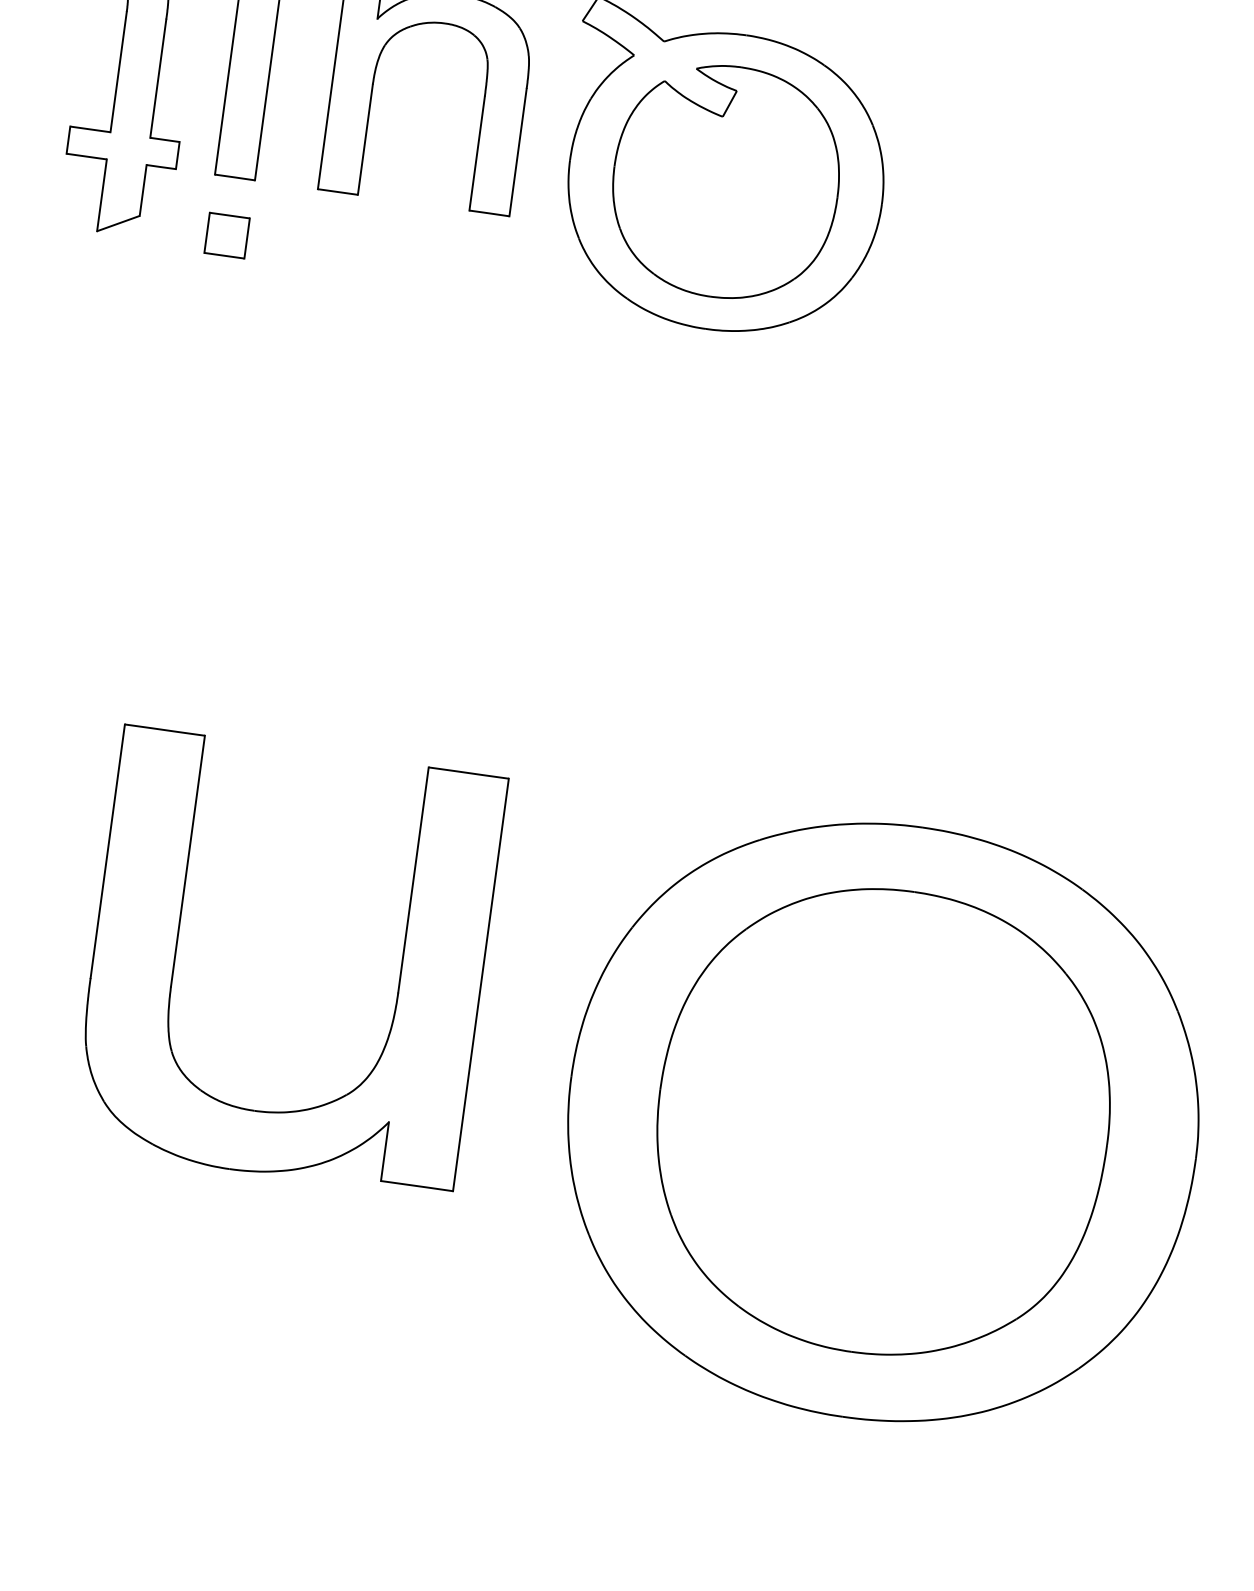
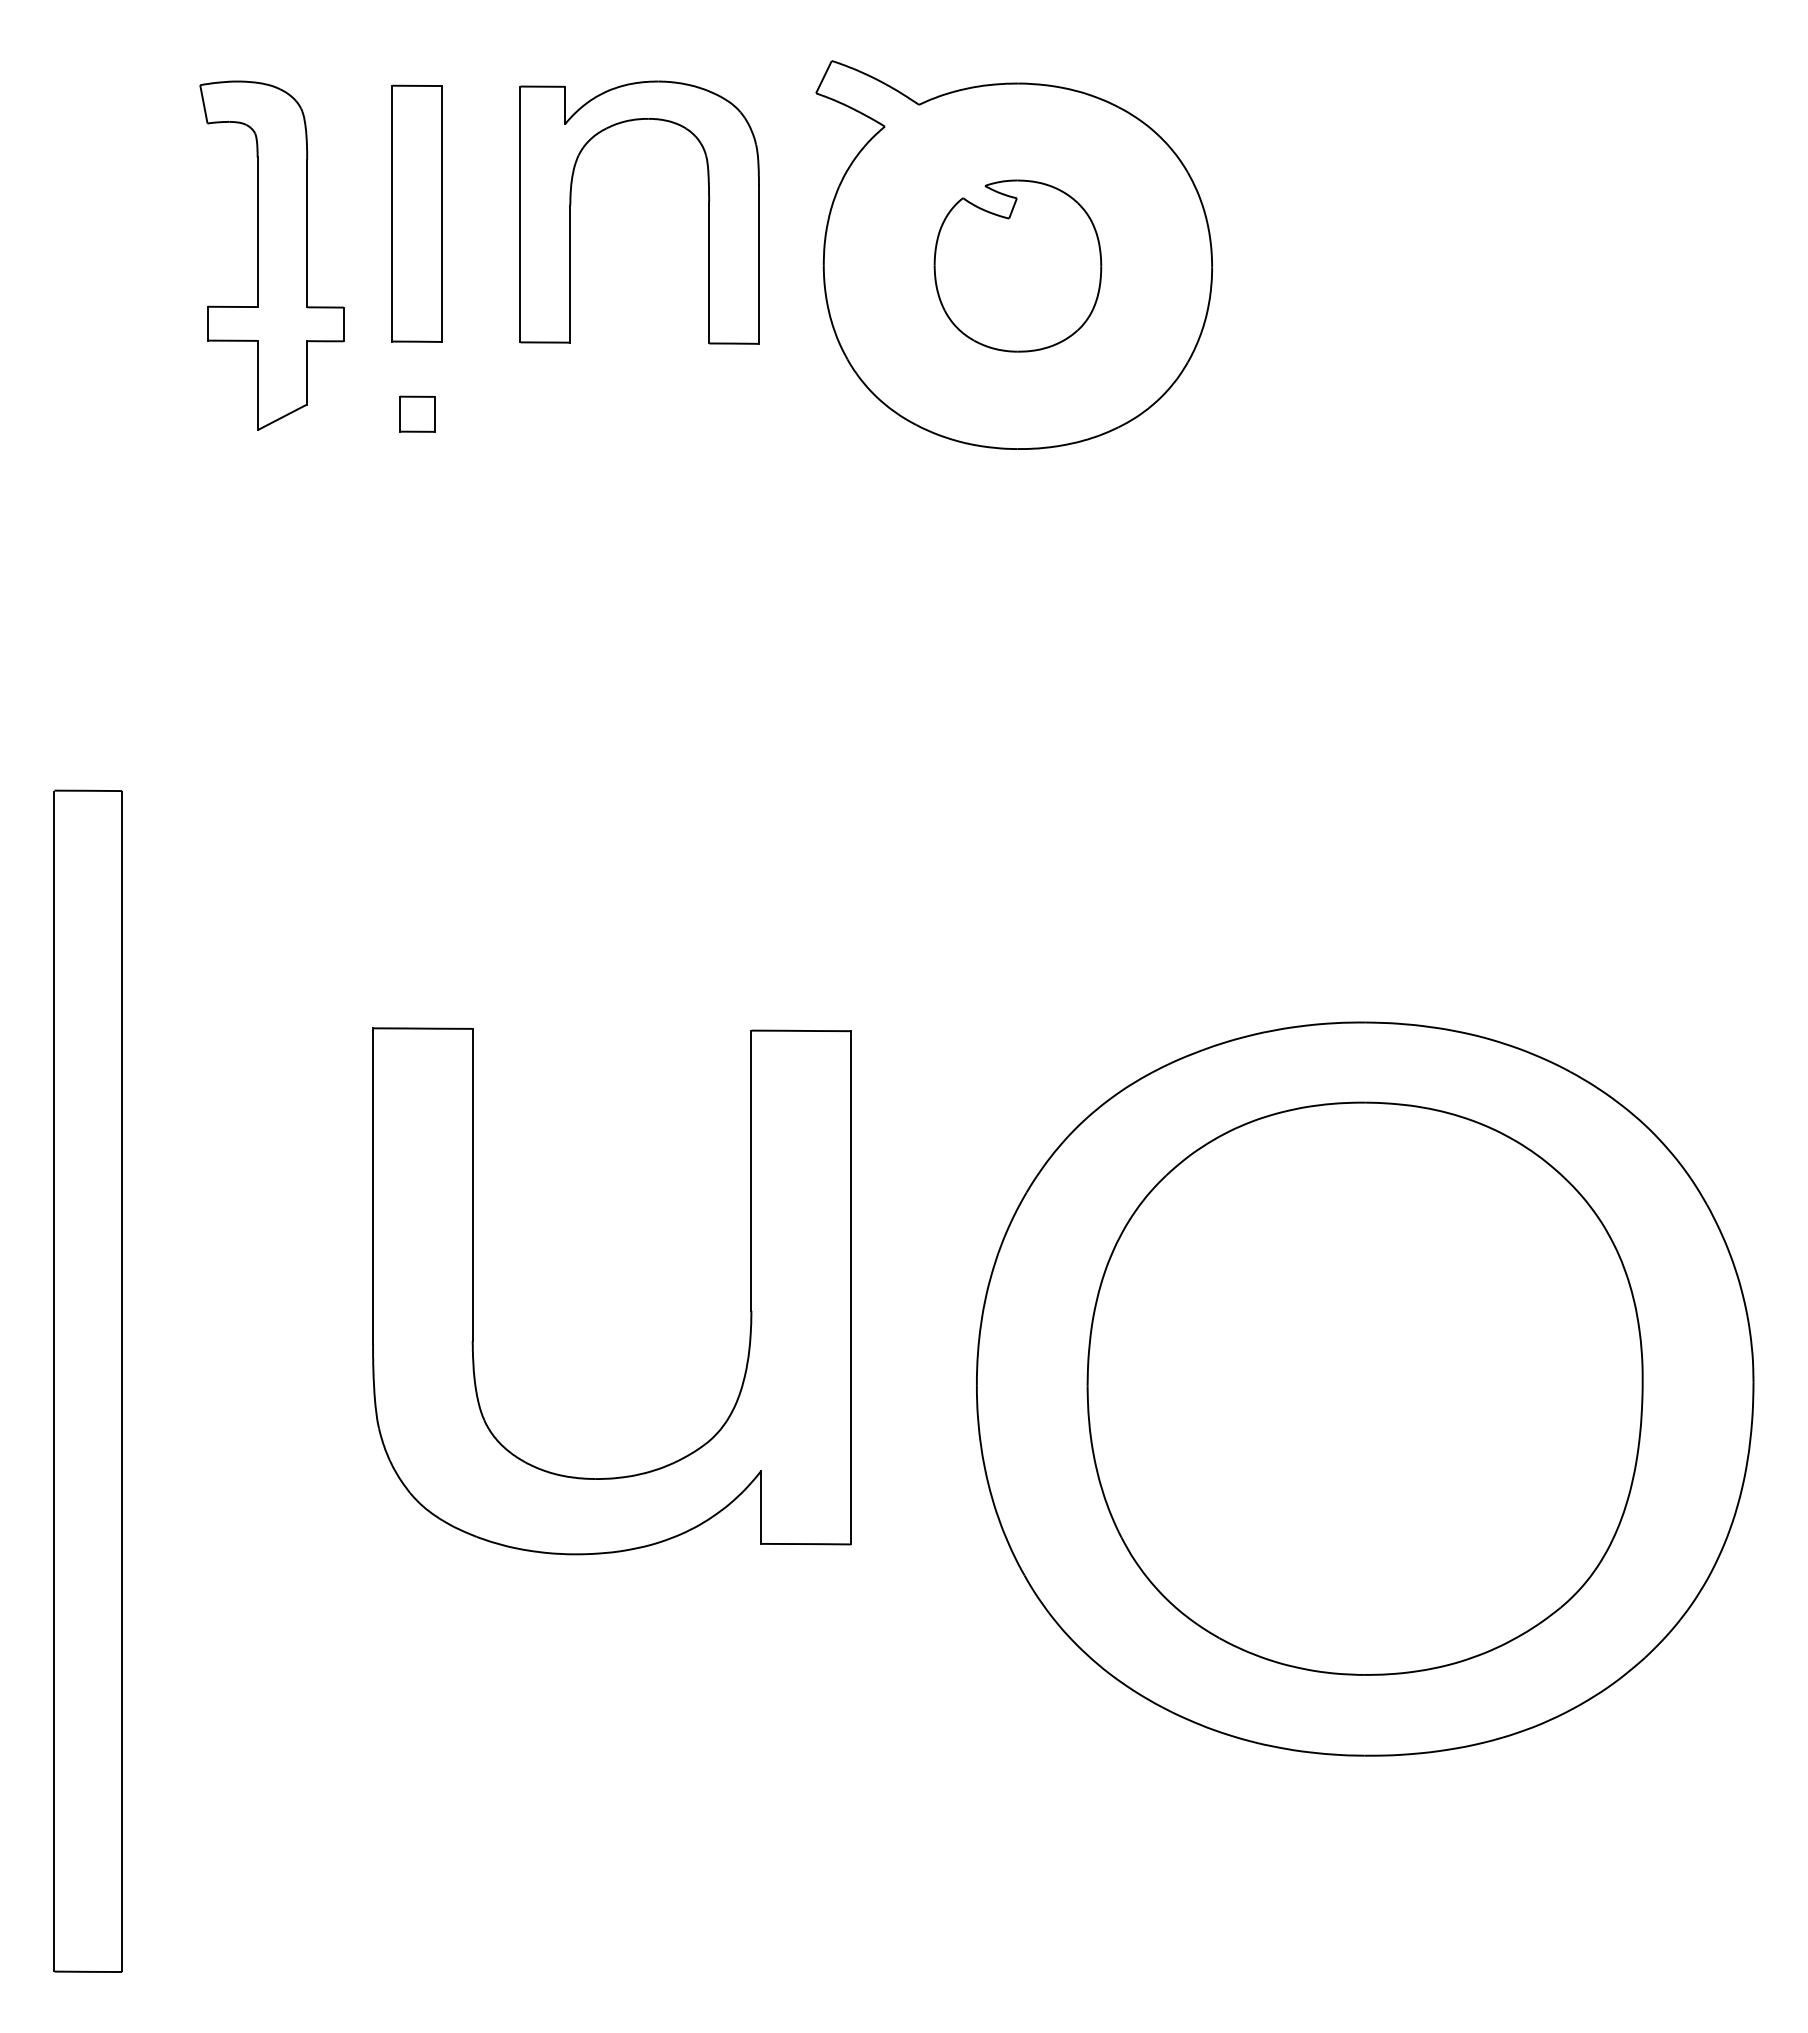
part: (725, 181) -> (1017, 265), size x0.6
part: (226, 235) -> (416, 414), size x0.7

